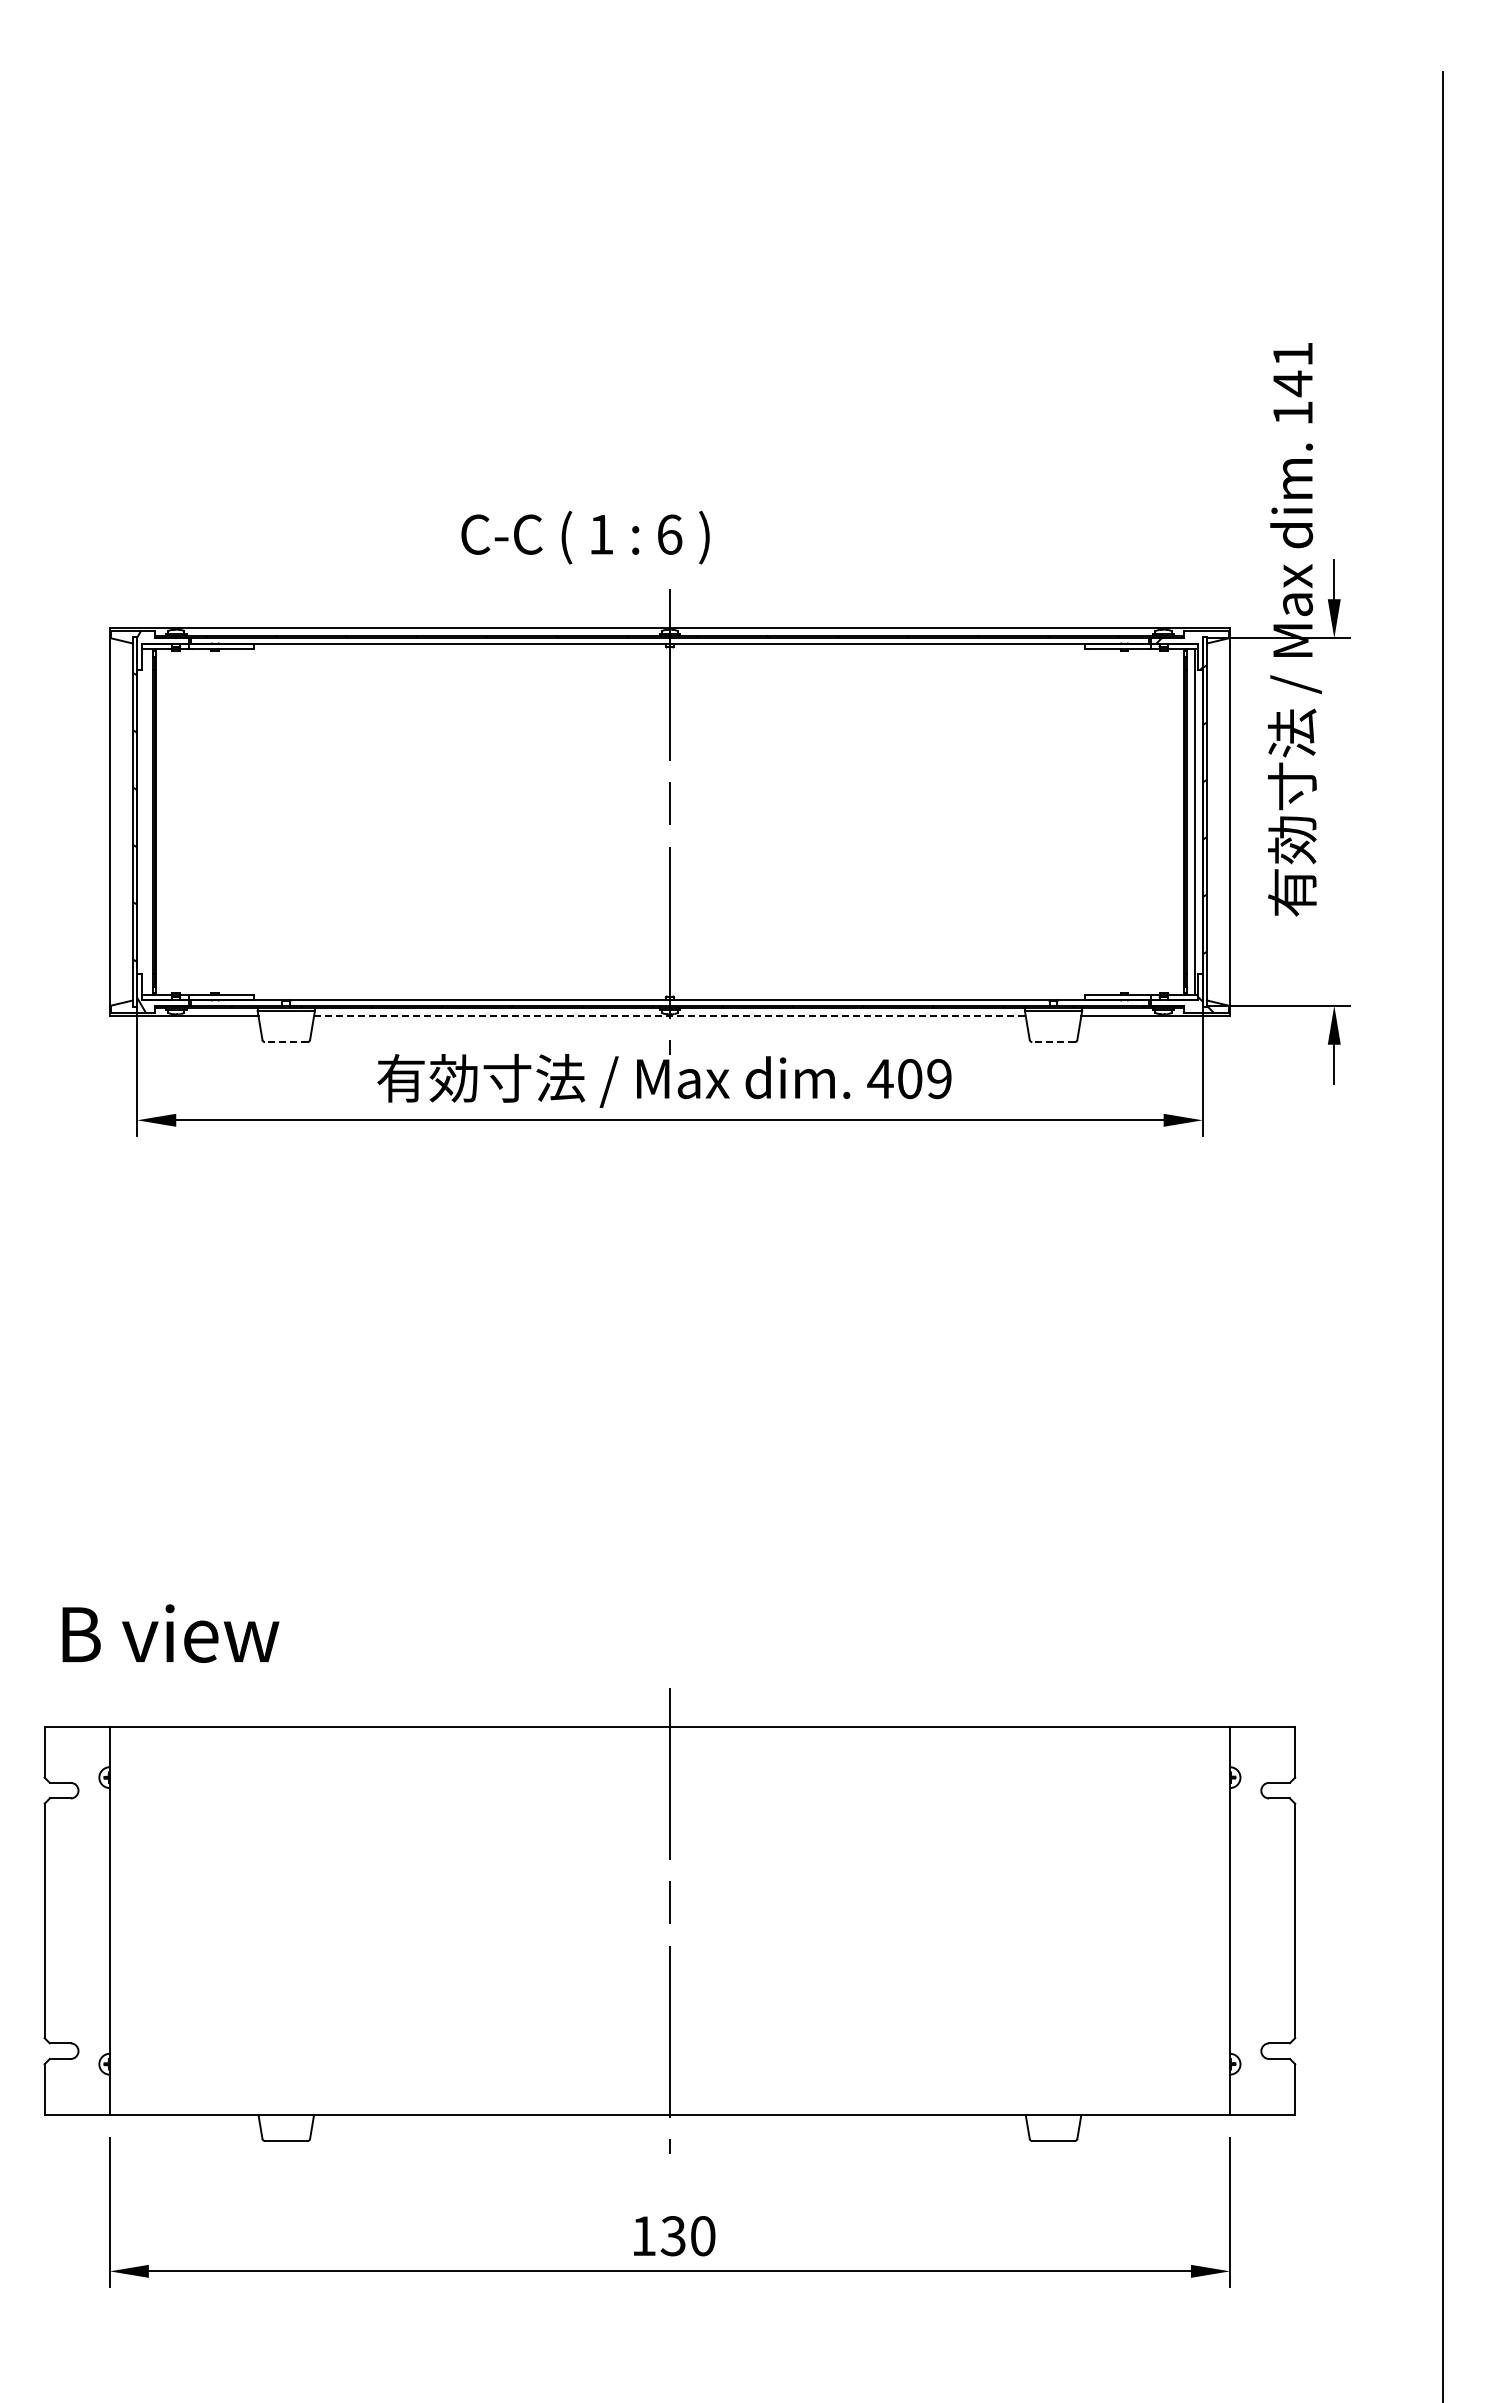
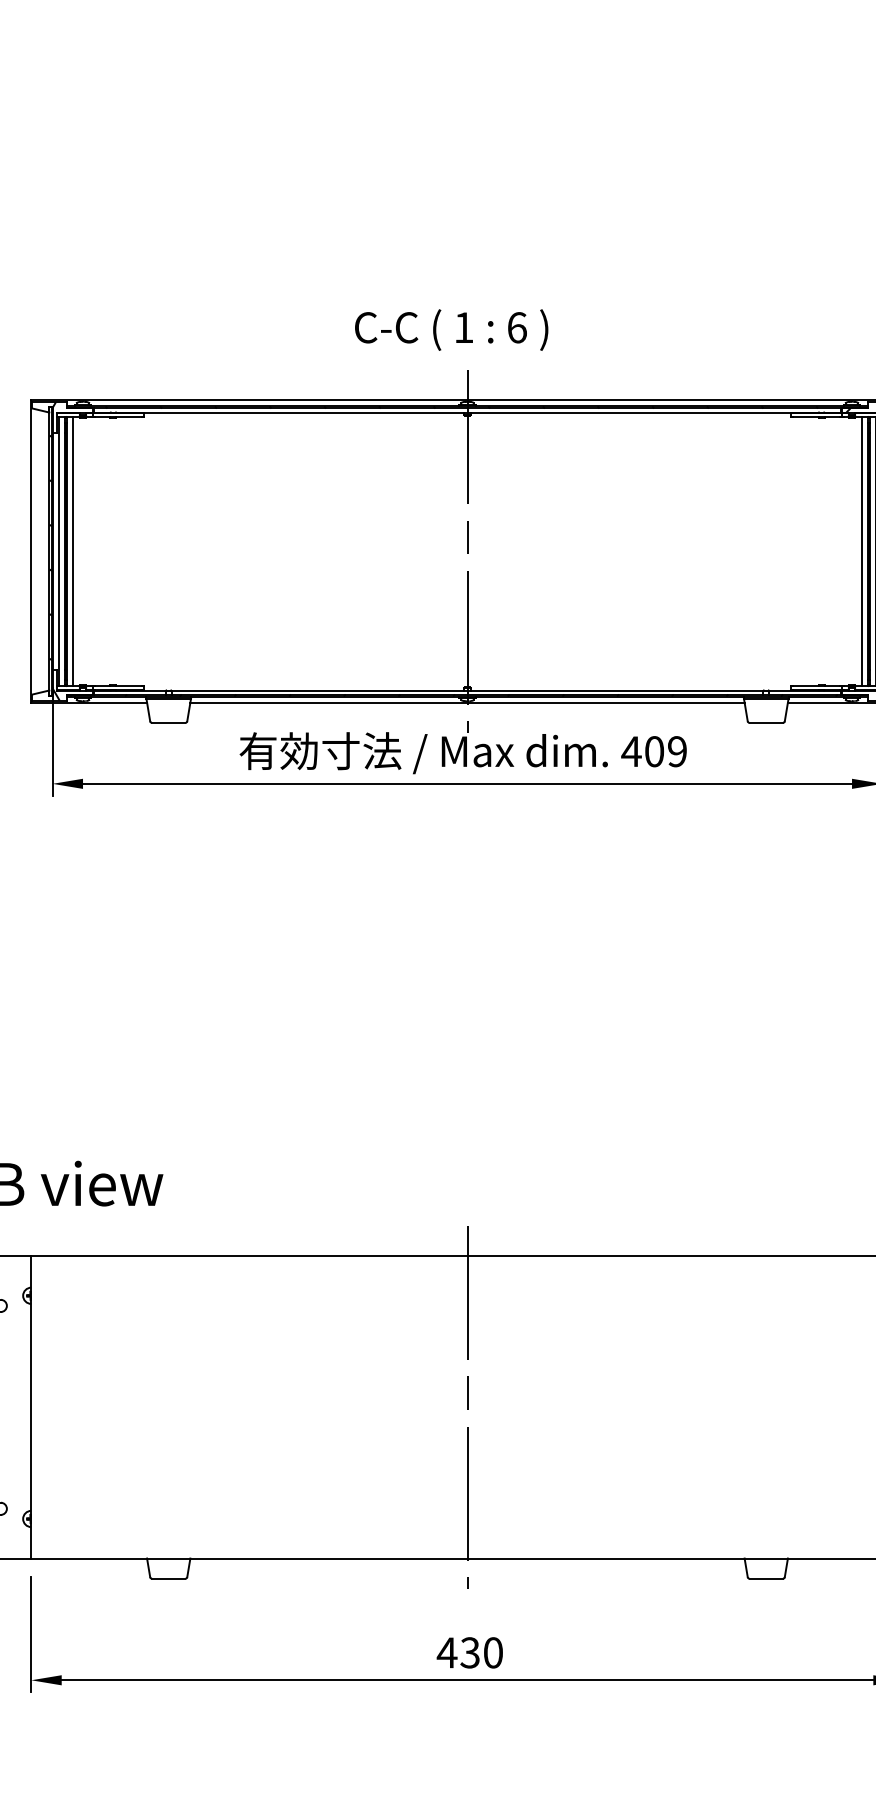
text: (585, 537) -> (451, 329), moved
line: (145, 821) -> (59, 551), added
line: (163, 821) -> (73, 551), added
line: (1176, 821) -> (862, 551), added
line: (669, 1016) -> (467, 703), dashed -> solid
line: (285, 1042) -> (168, 723), dashed -> solid
line: (1053, 1042) -> (766, 723), dashed -> solid
text: (643, 2235) -> (446, 1652), 130 -> 430

